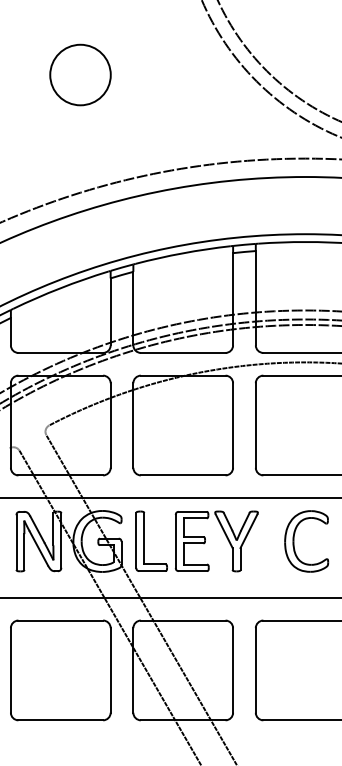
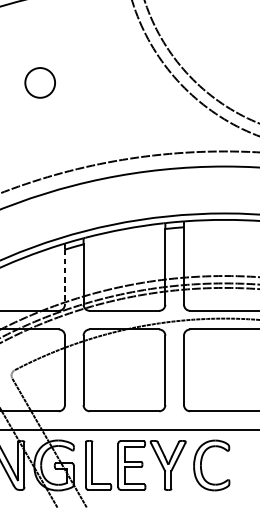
circle: (80, 74) -> (40, 82), size x0.6
line: (110, 311) -> (64, 276), solid -> dashed
part: (294, 541) -> (201, 465), moved

